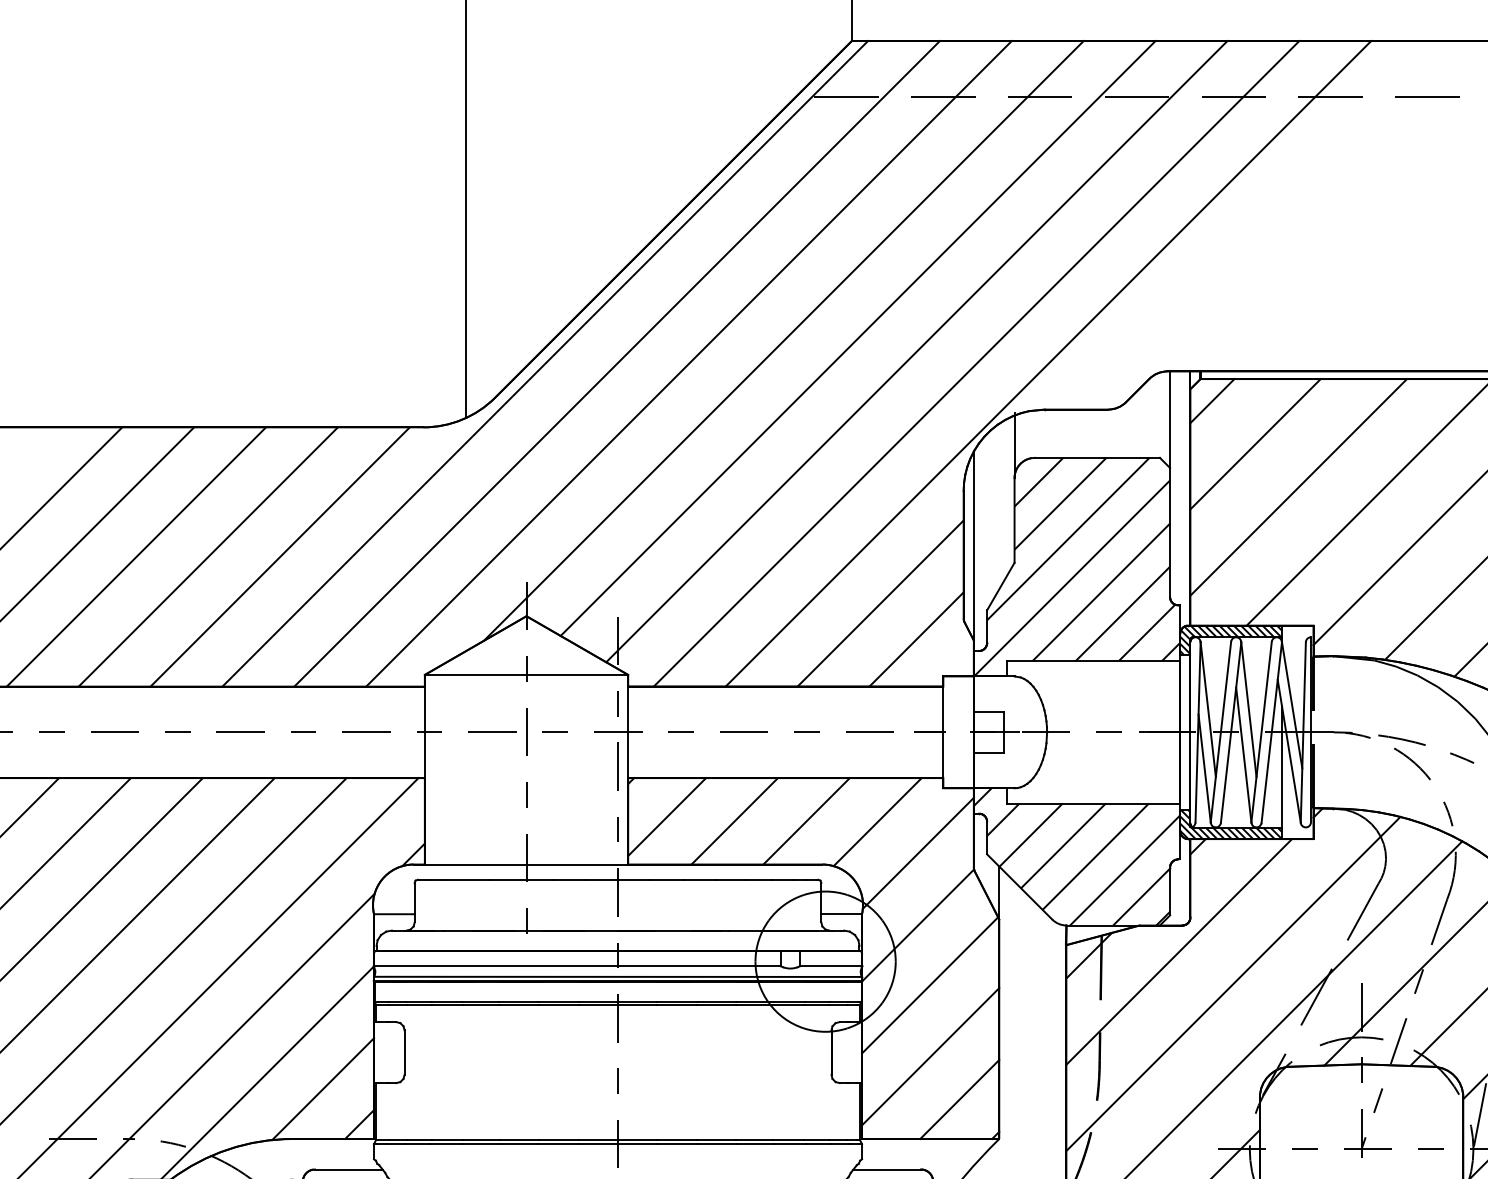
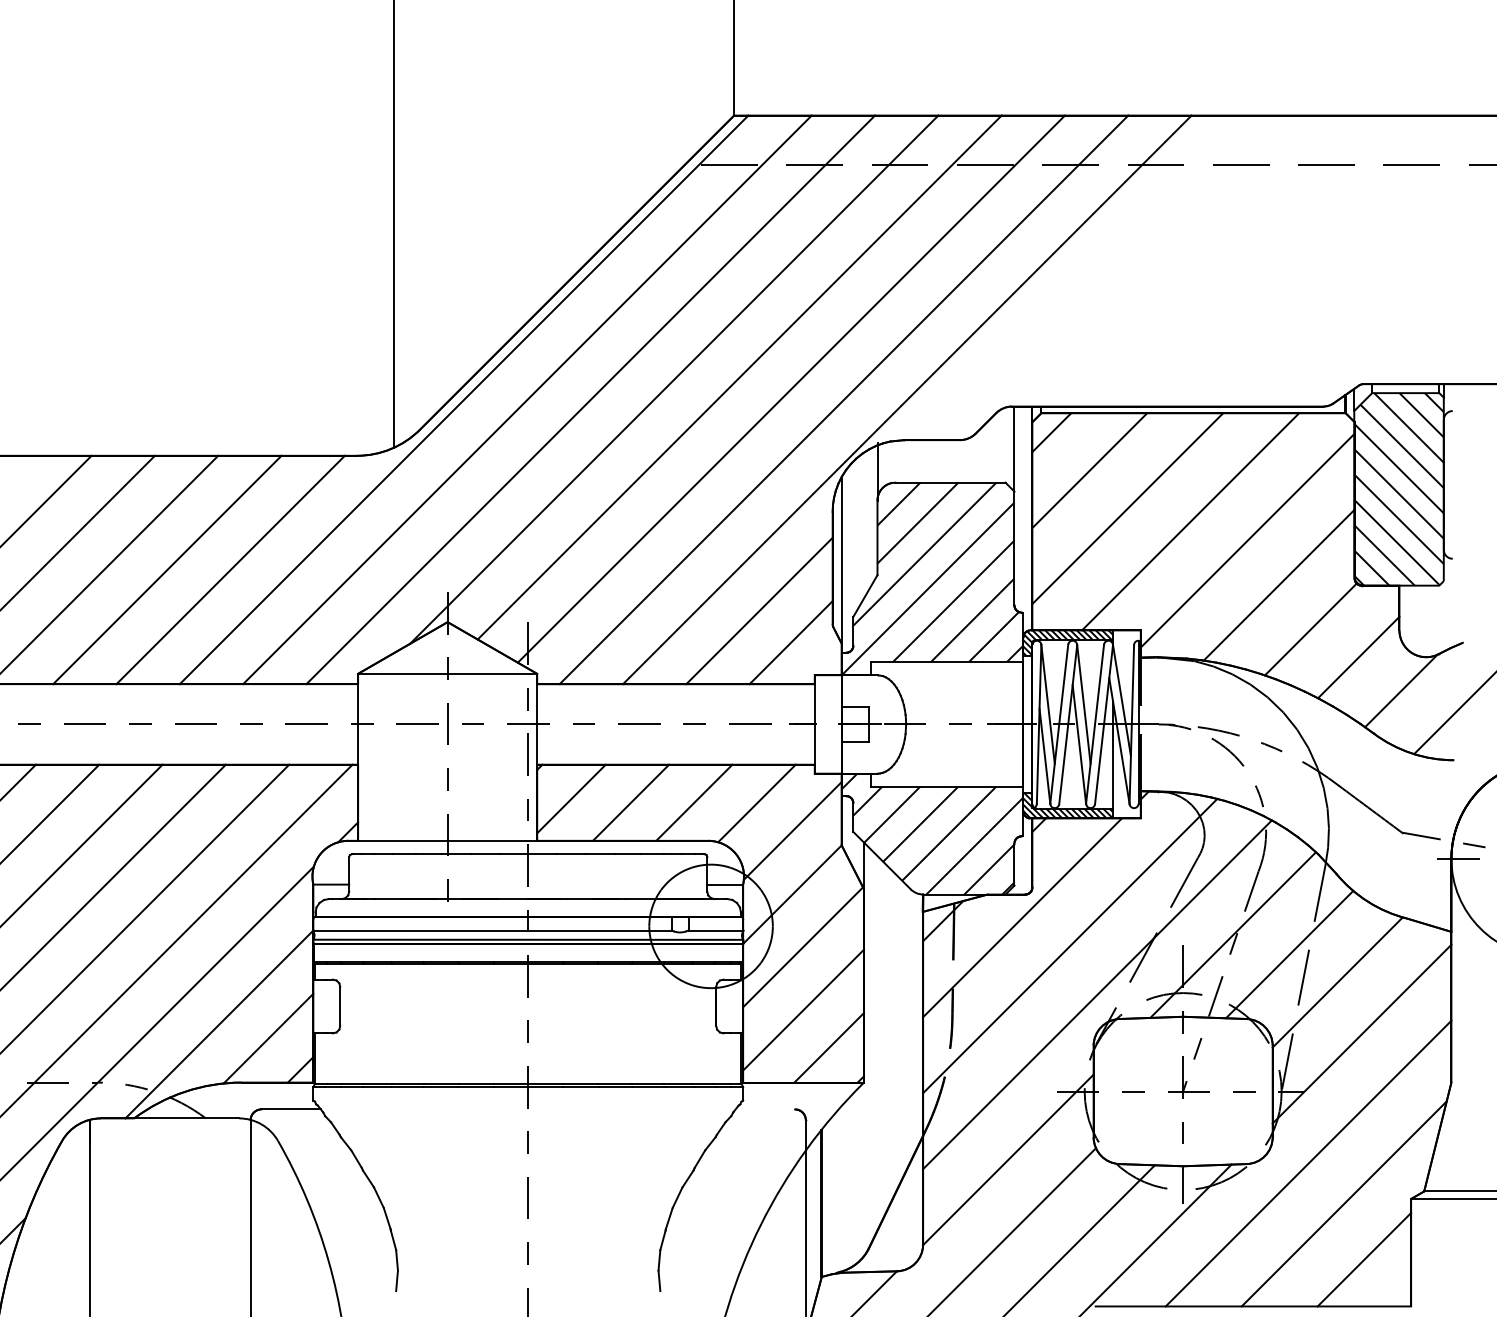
line: (887, 1169) -> (765, 1109), removed

